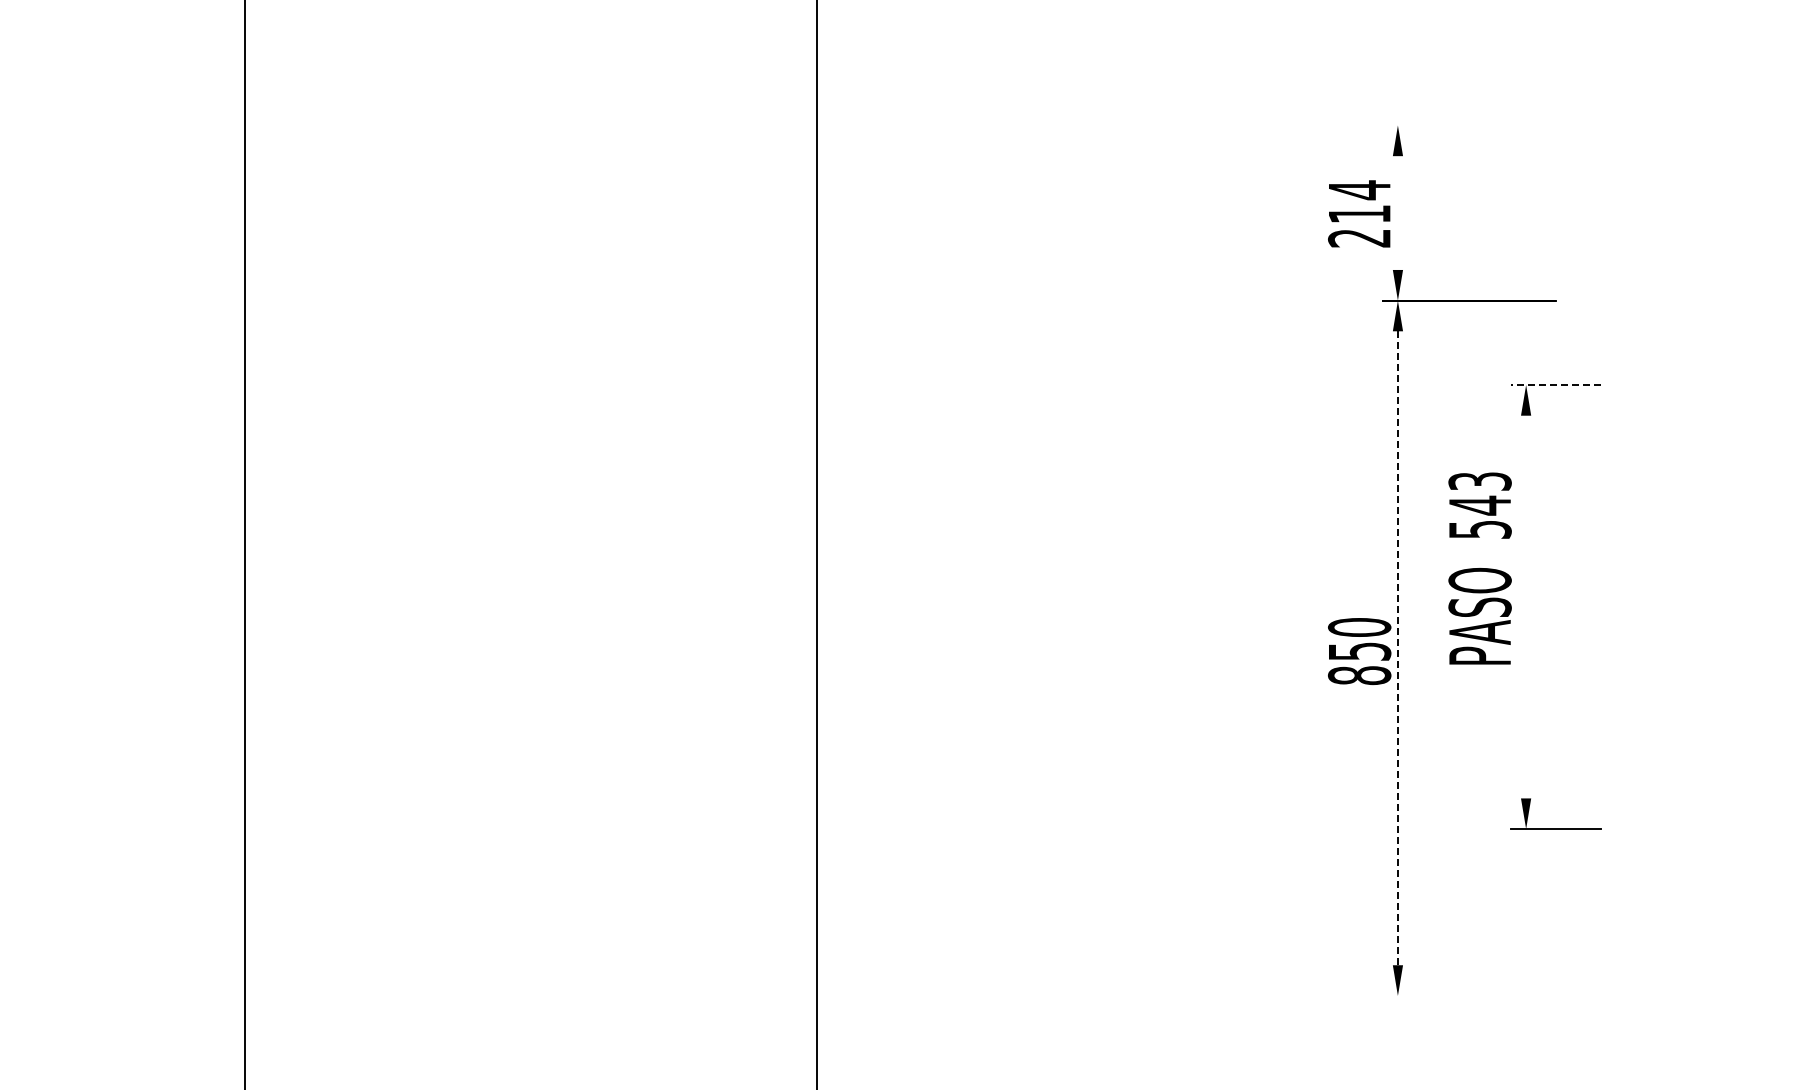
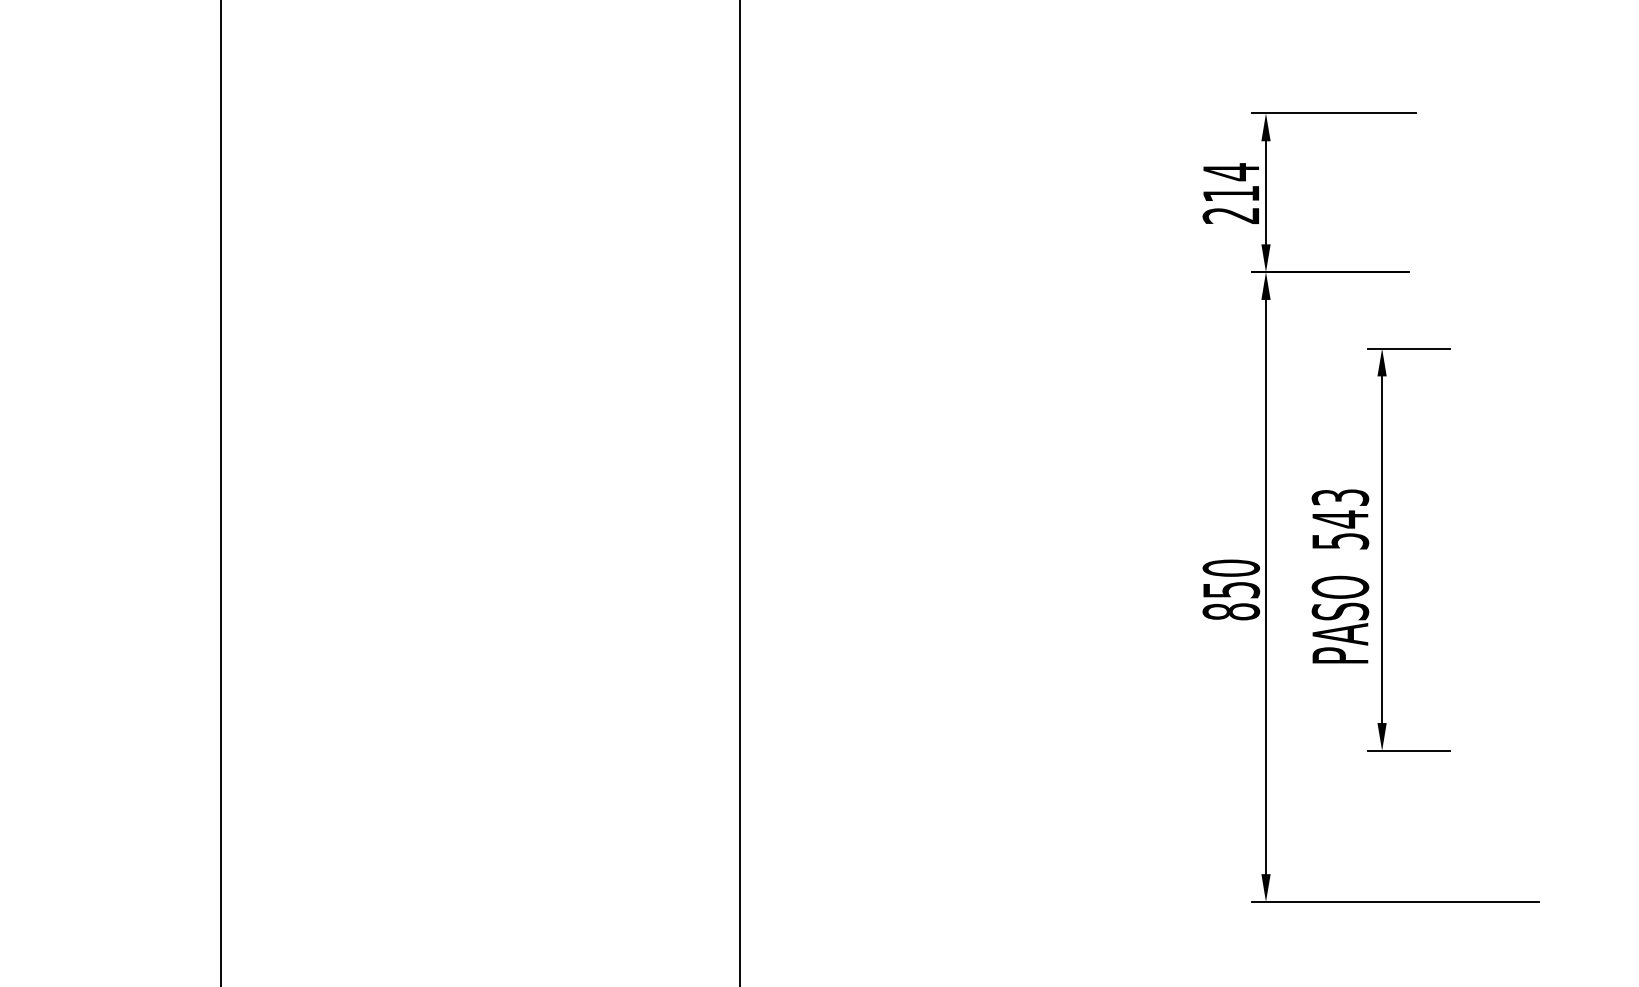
line: (1472, 125) -> (1333, 113), added
line: (1397, 212) -> (1265, 192), added
line: (1555, 385) -> (1408, 349), dashed -> solid
text: (1479, 568) -> (1339, 576), moved
line: (1526, 606) -> (1382, 549), added
line: (1397, 648) -> (1265, 587), dashed -> solid
line: (1540, 995) -> (1395, 901), added

